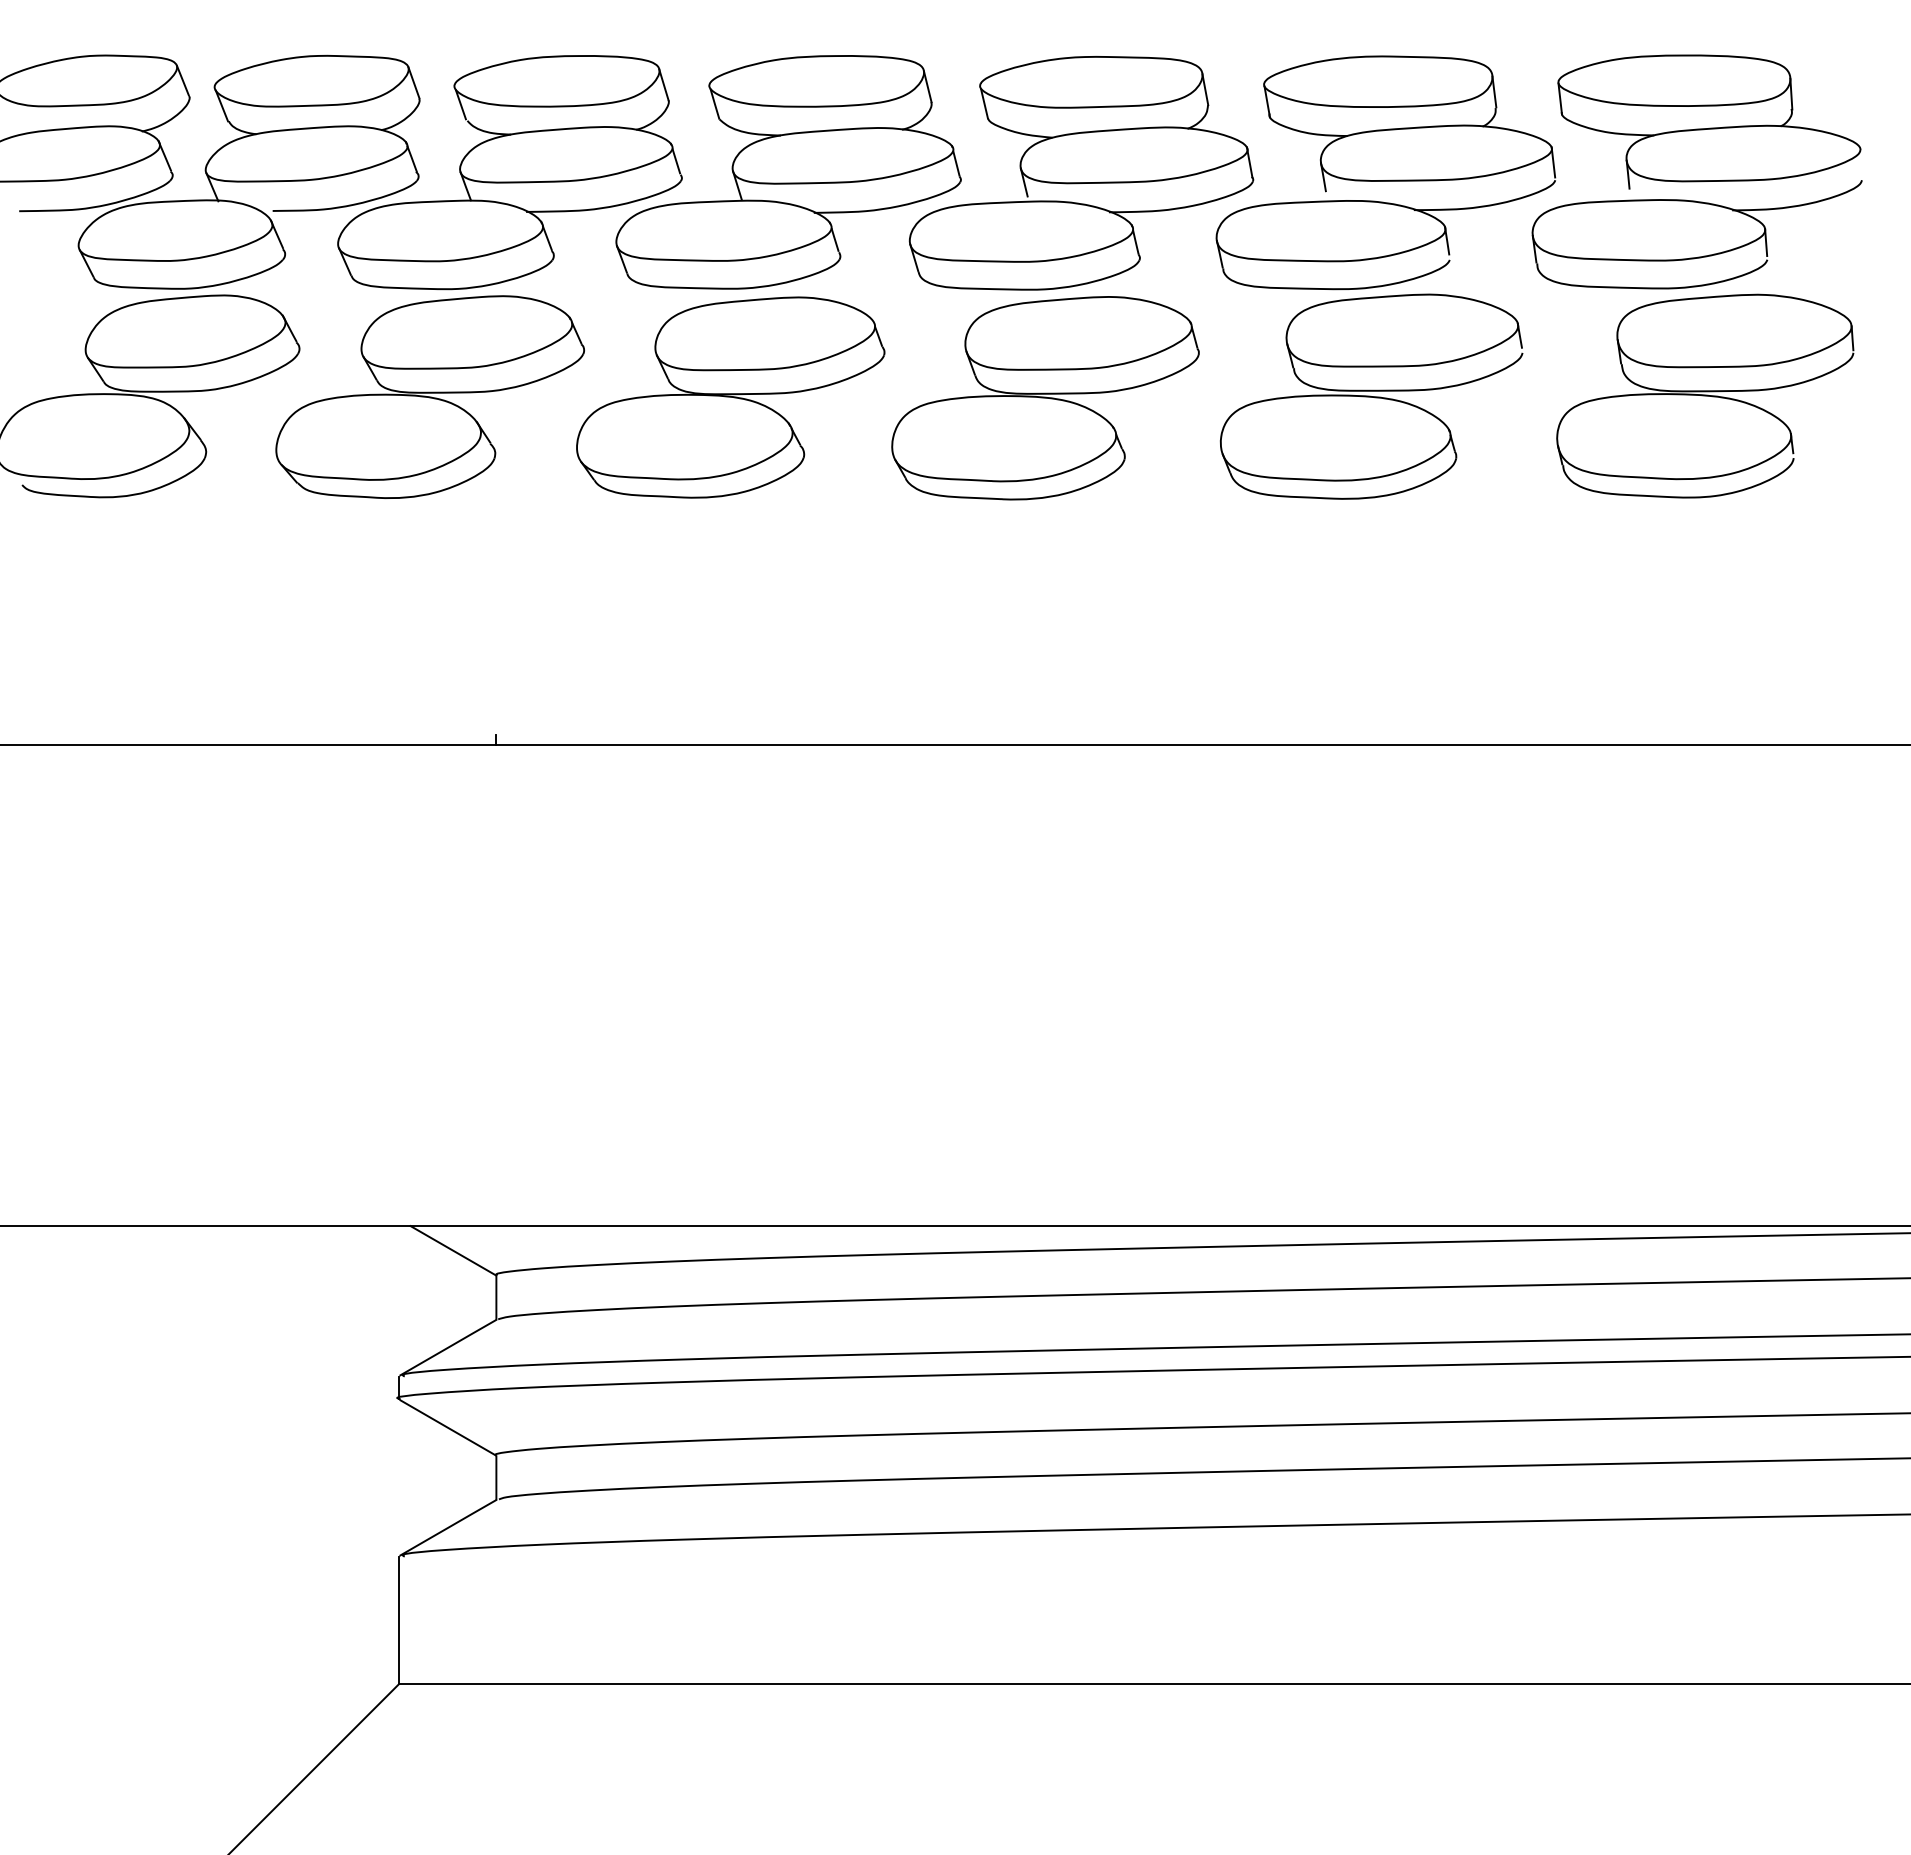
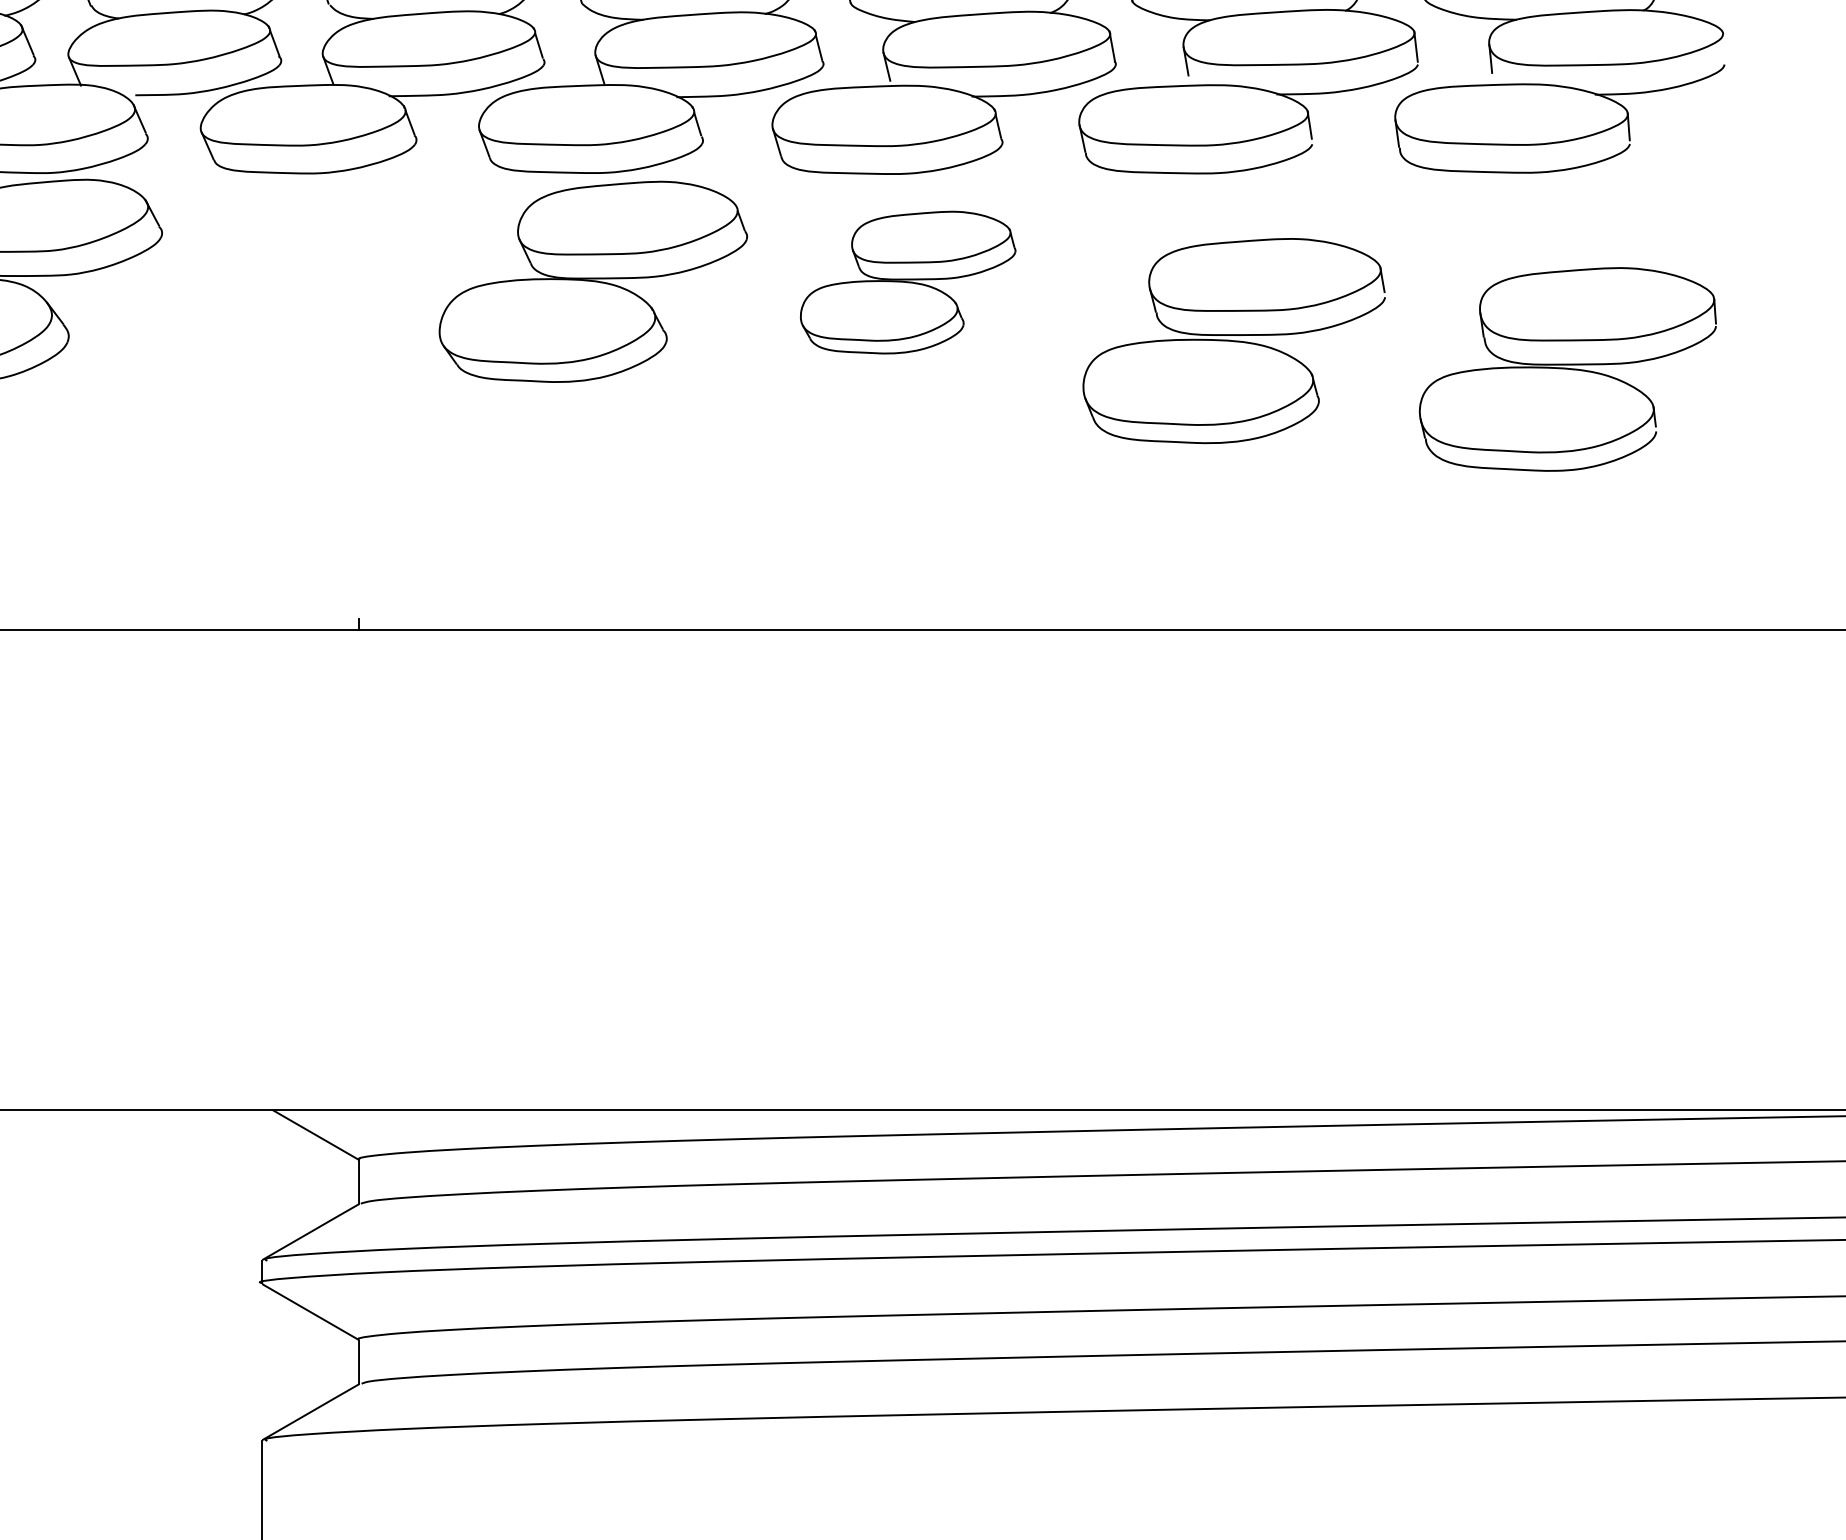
part: (1705, 395) -> (1568, 368), moved
part: (429, 396) -> (292, 280), removed
part: (1371, 396) -> (1234, 340), moved
part: (1045, 398) -> (908, 282), size x0.7

